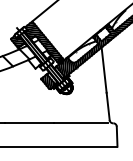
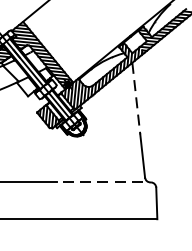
line: (104, 70) -> (136, 99), solid -> dashed
line: (80, 123) -> (99, 182), solid -> dashed

